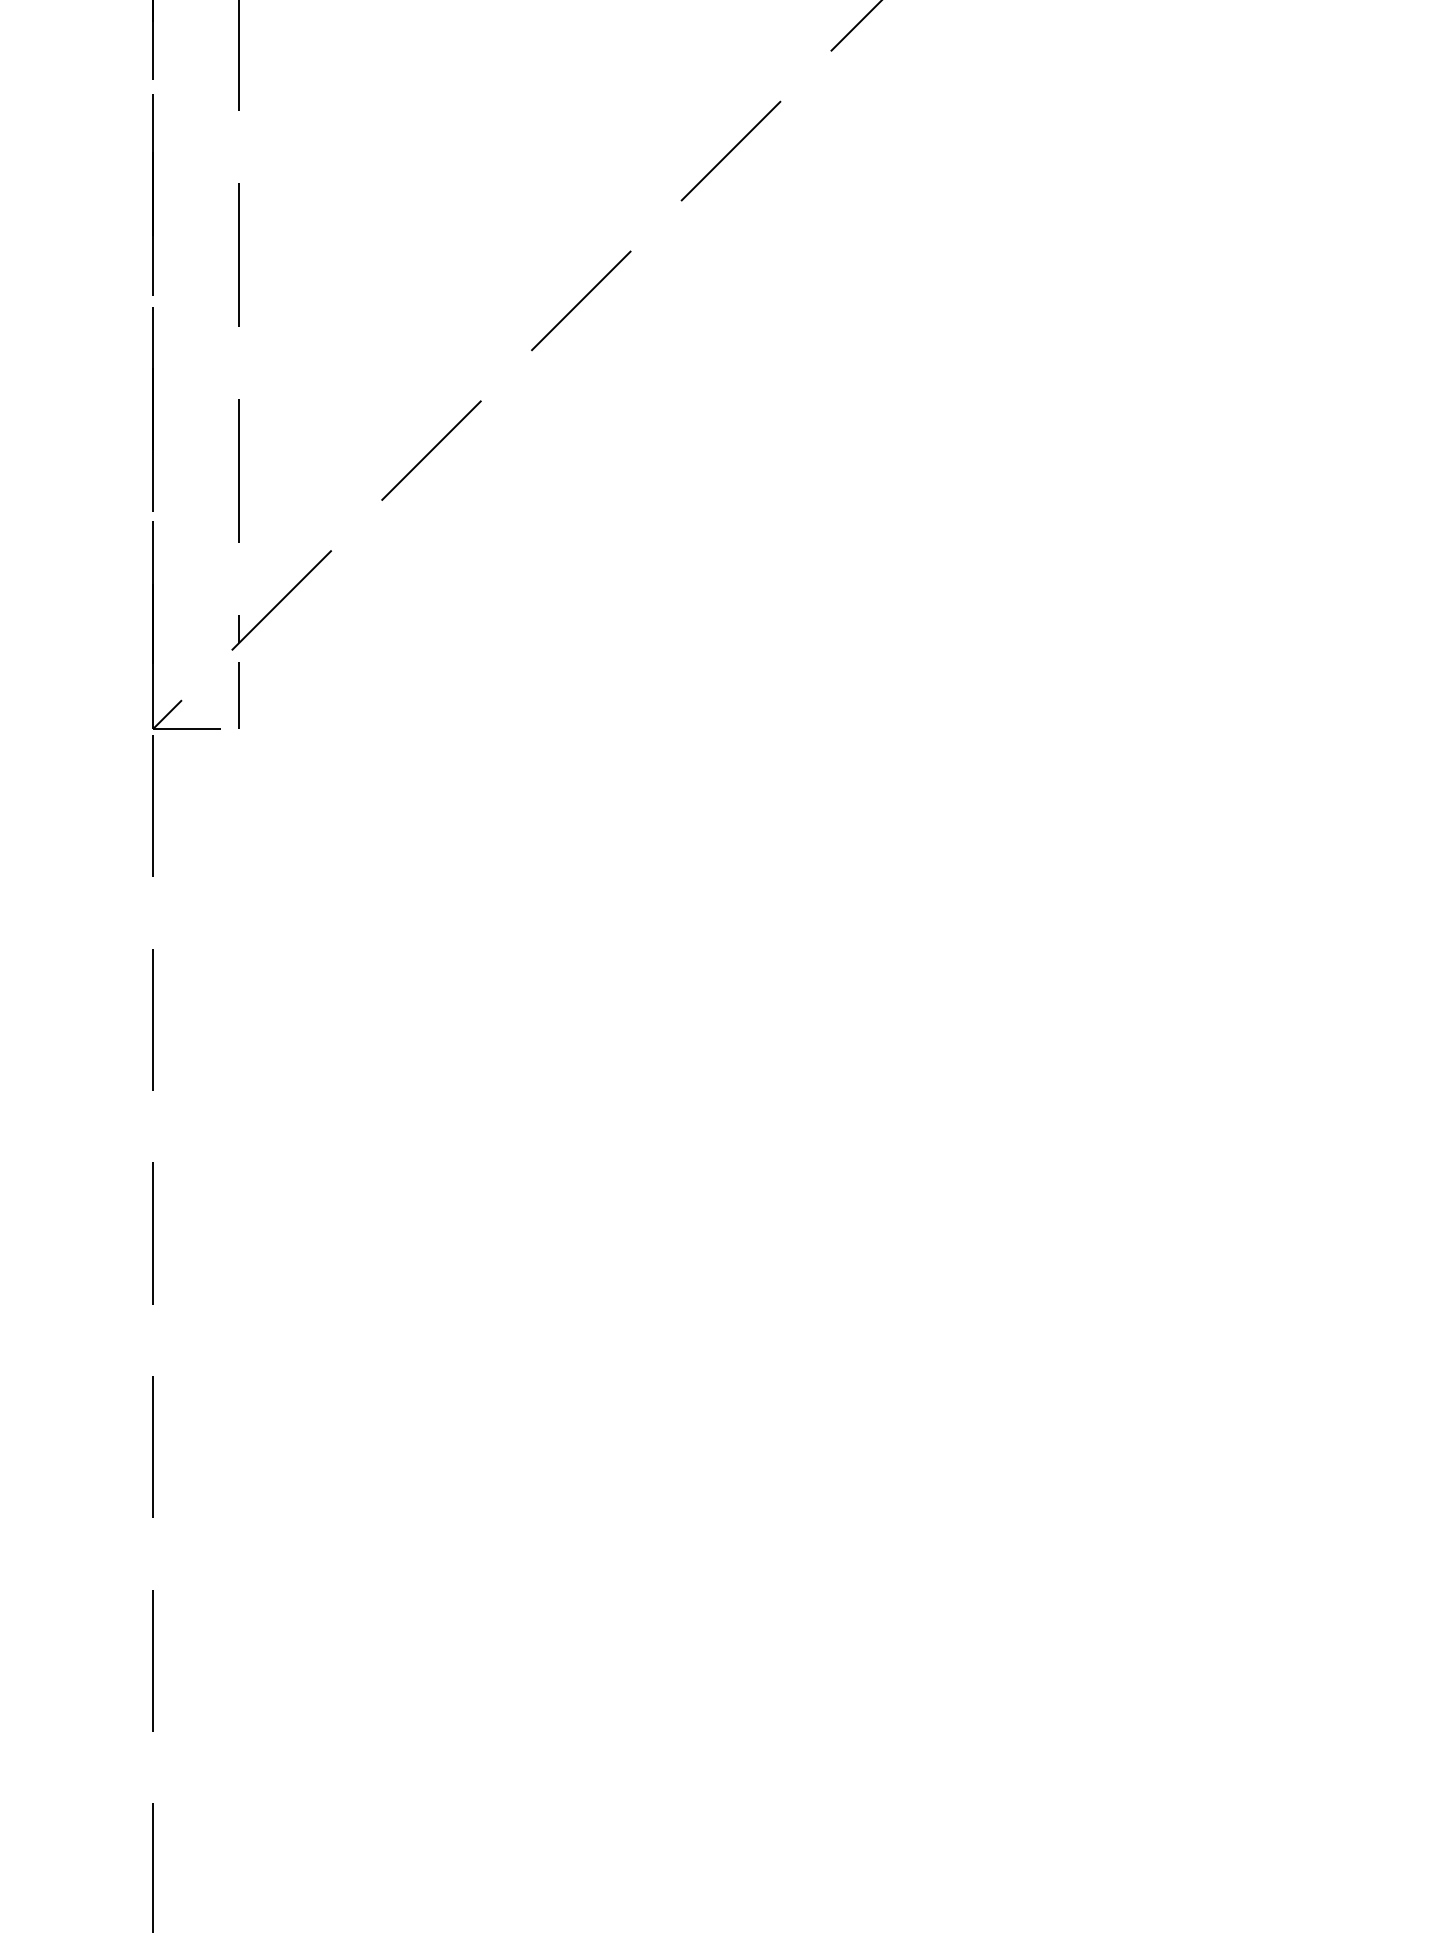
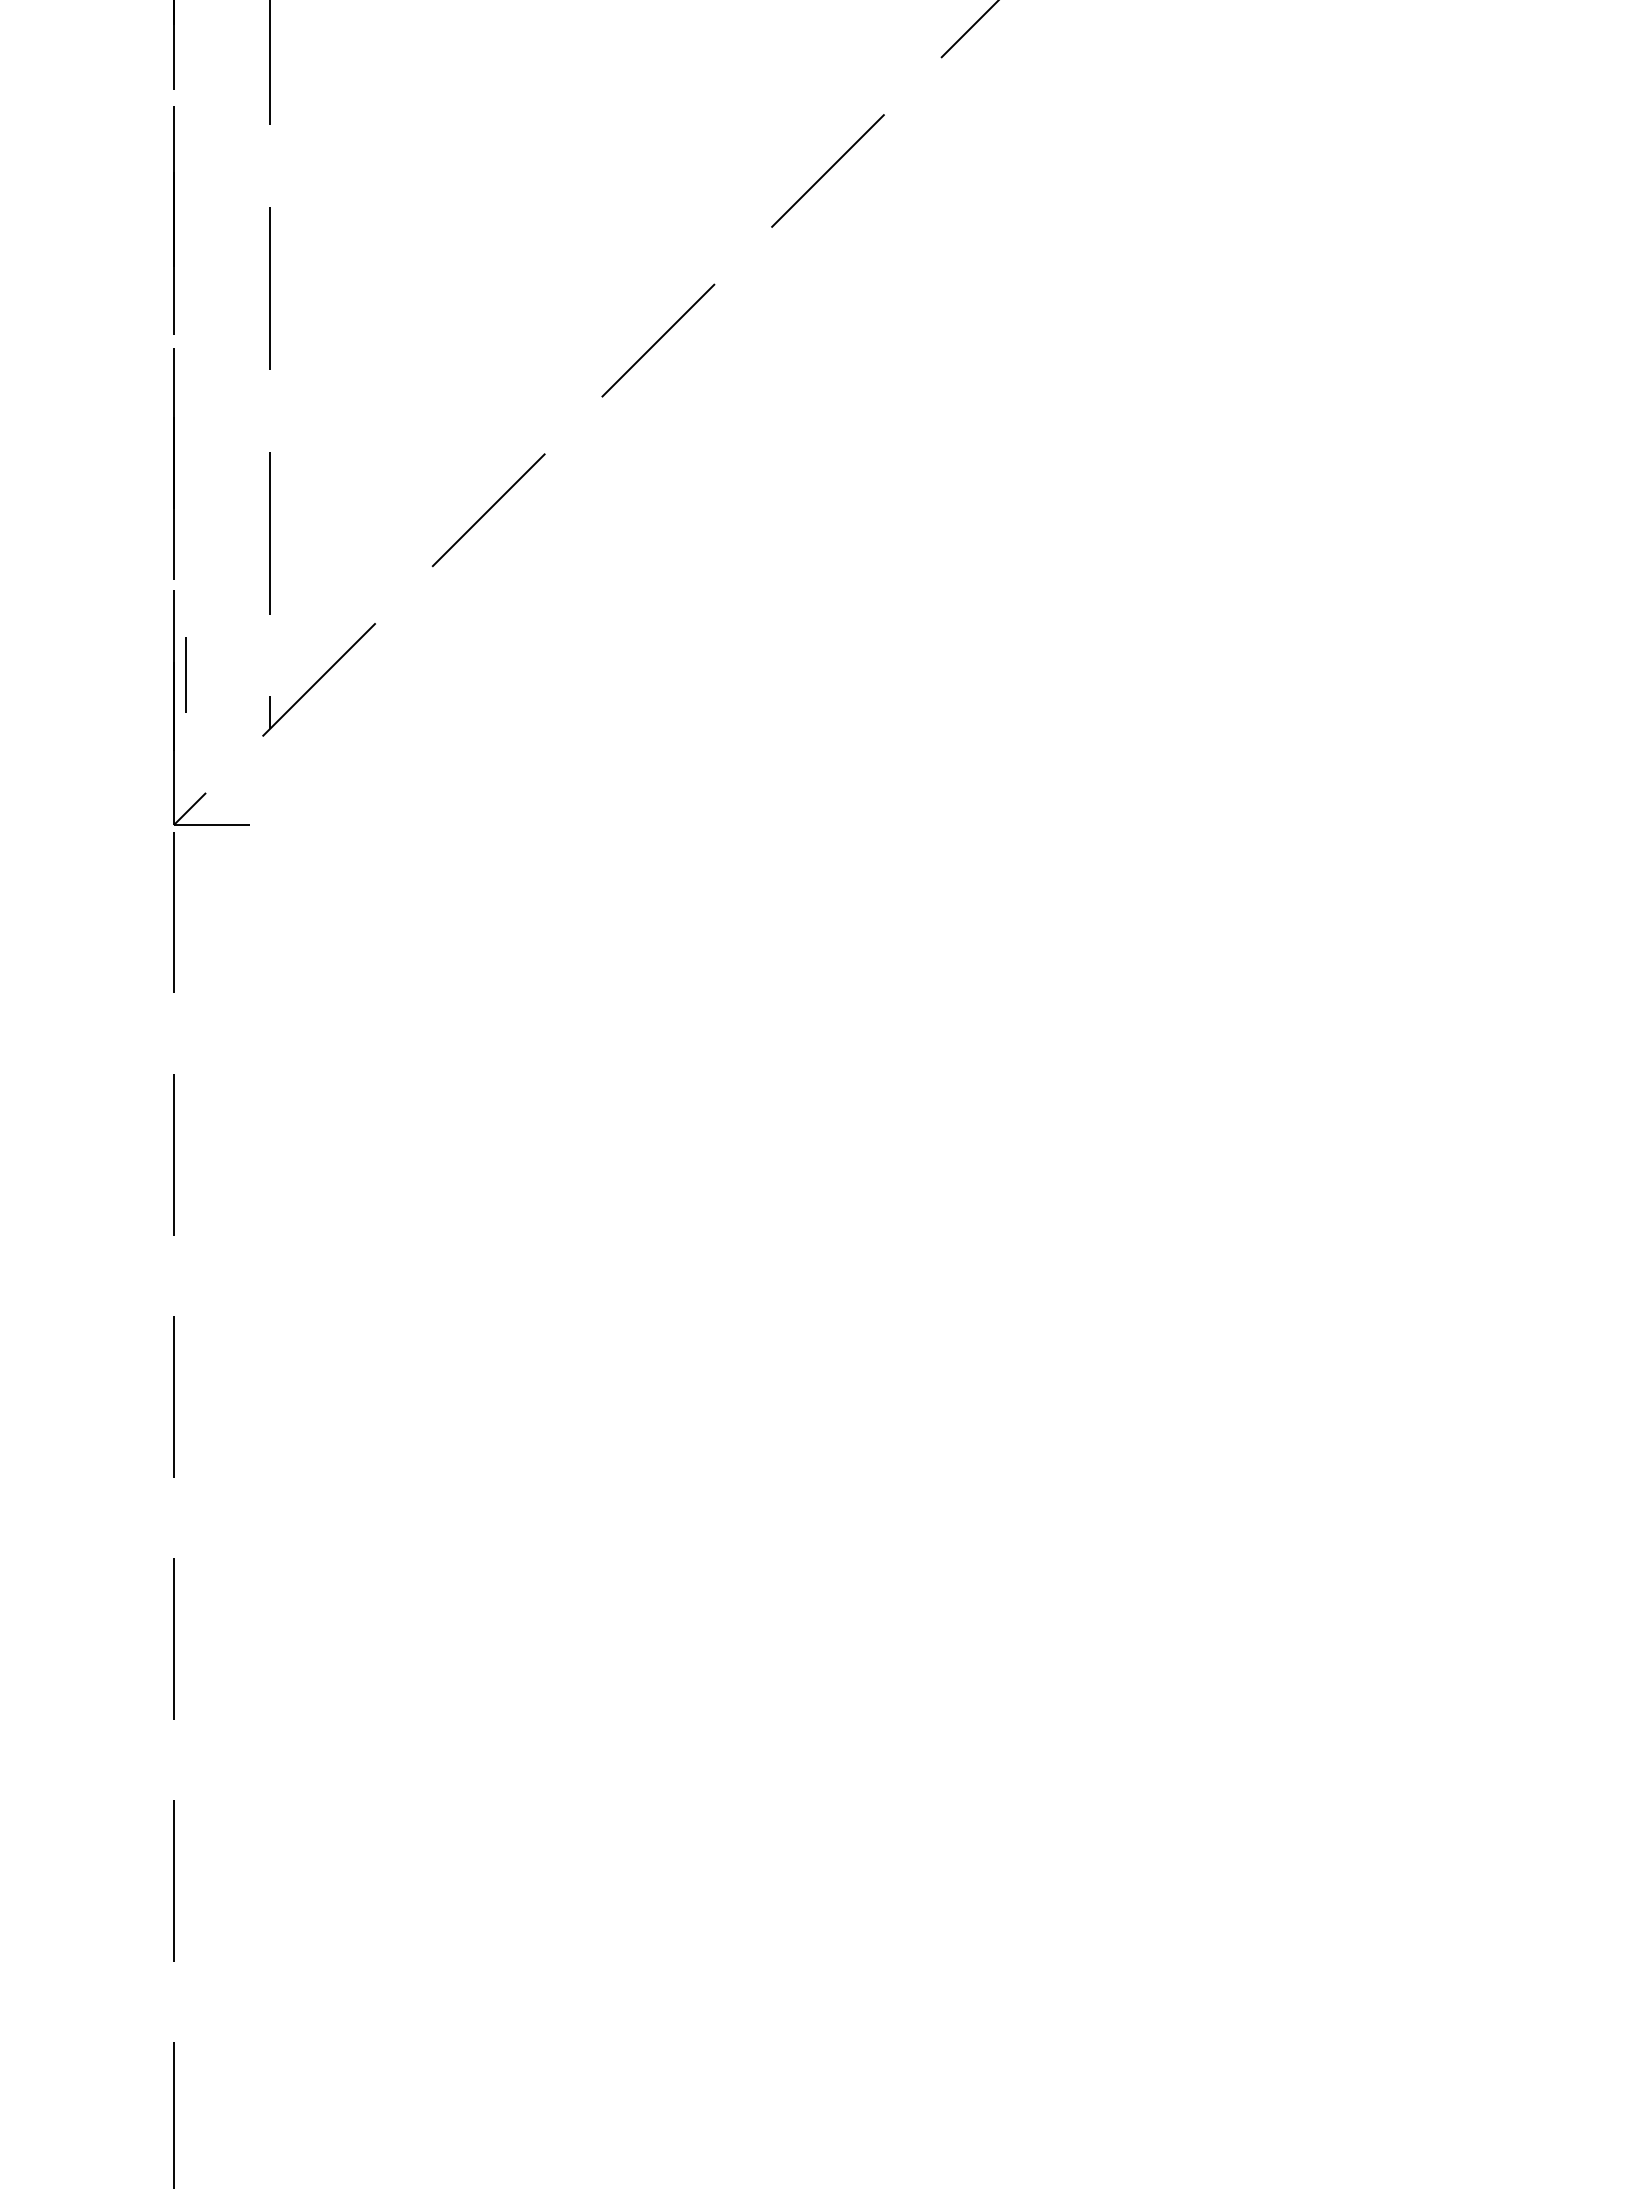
line: (237, 694) -> (185, 674), moved

